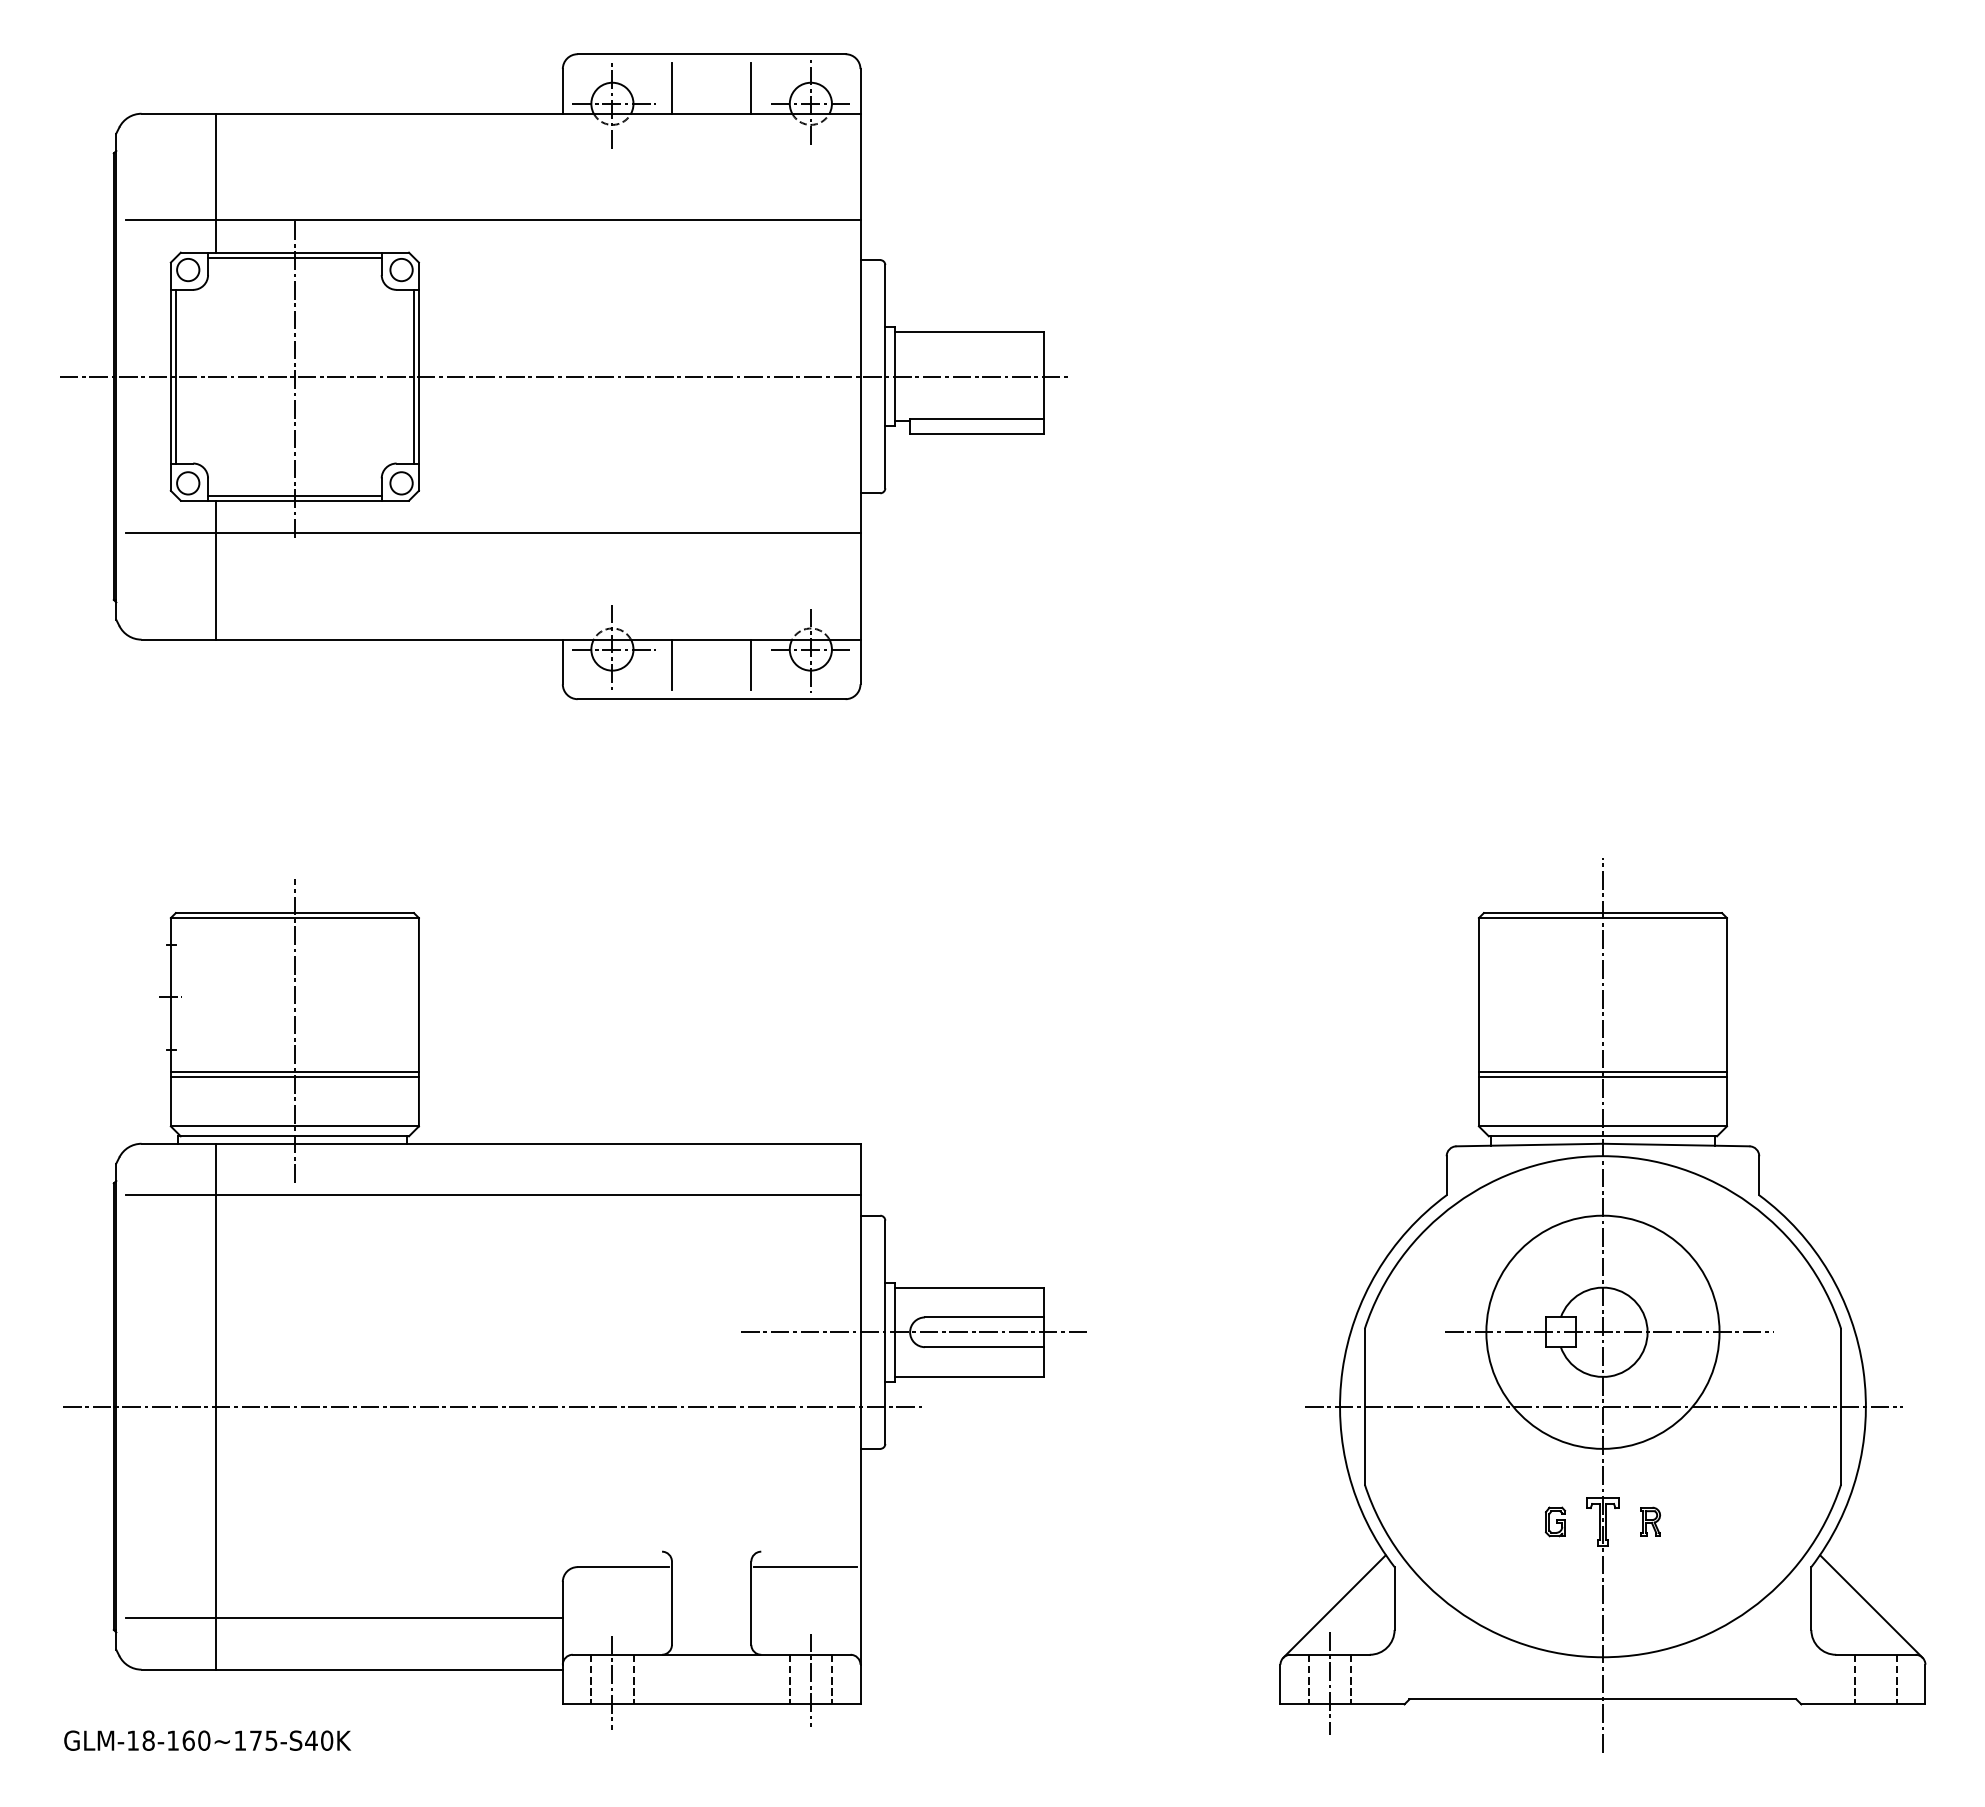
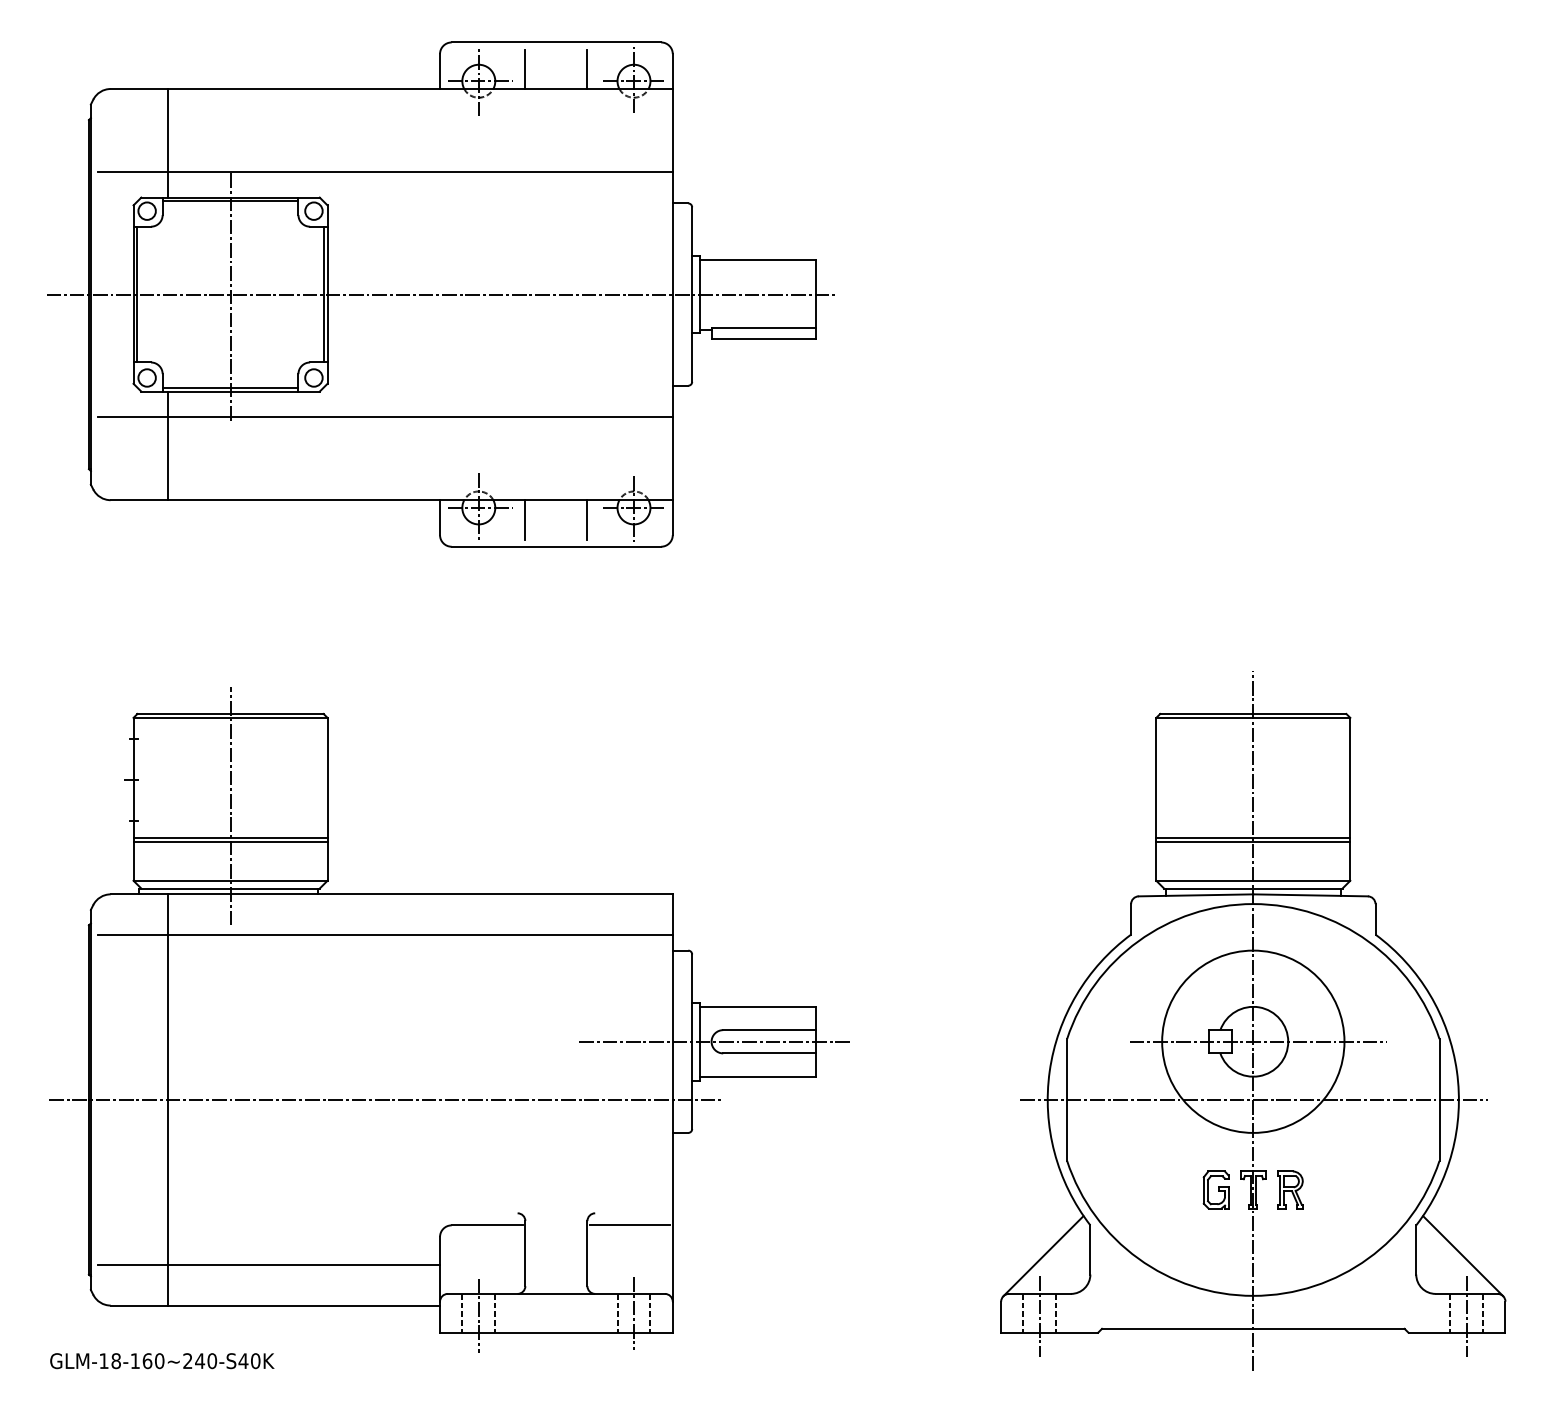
part: (1555, 1521) -> (1216, 1189), size x1.67
part: (1650, 1521) -> (1290, 1189), size x1.67
line: (1875, 1683) -> (1466, 1316), added
text: (255, 1740) -> (199, 1360), GLM-18-160~175-S40K -> GLM-18-160~240-S40K

